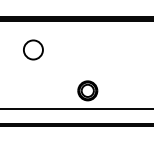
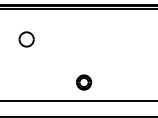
part: (32, 49) -> (25, 38), size x0.71
part: (87, 90) -> (83, 82), size x0.71

